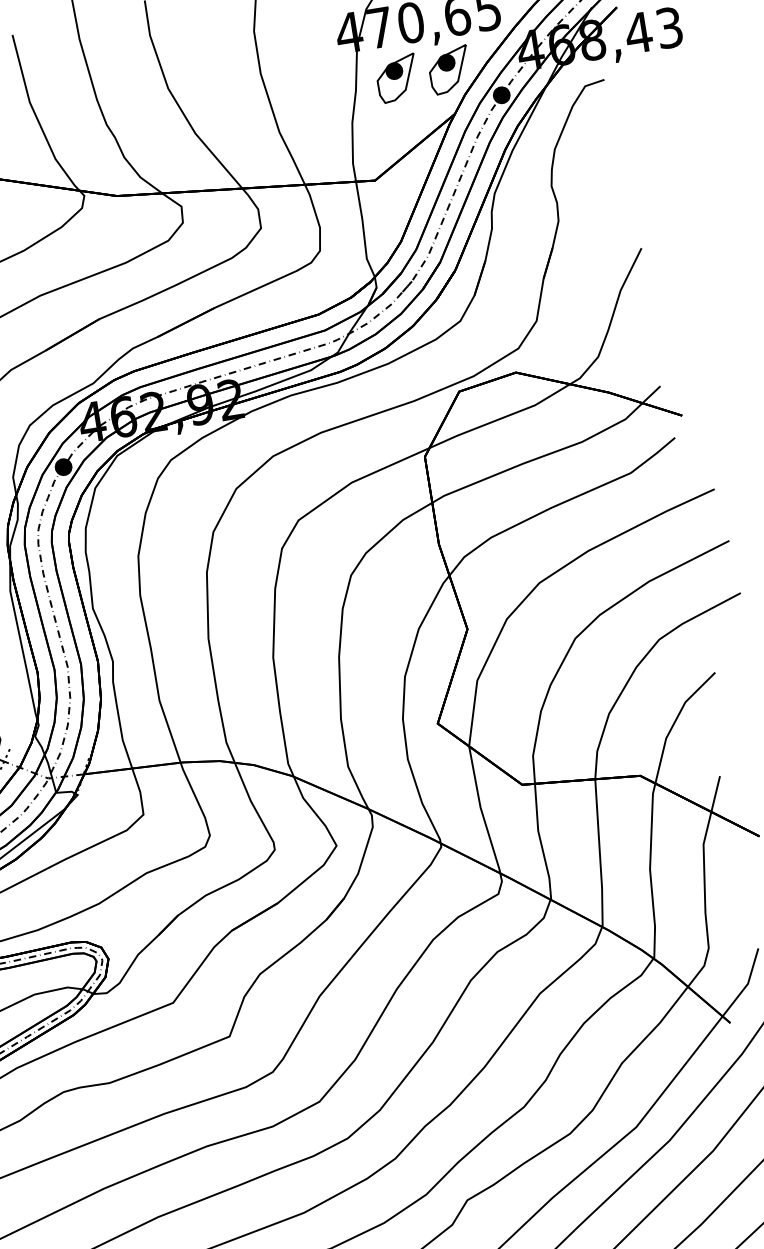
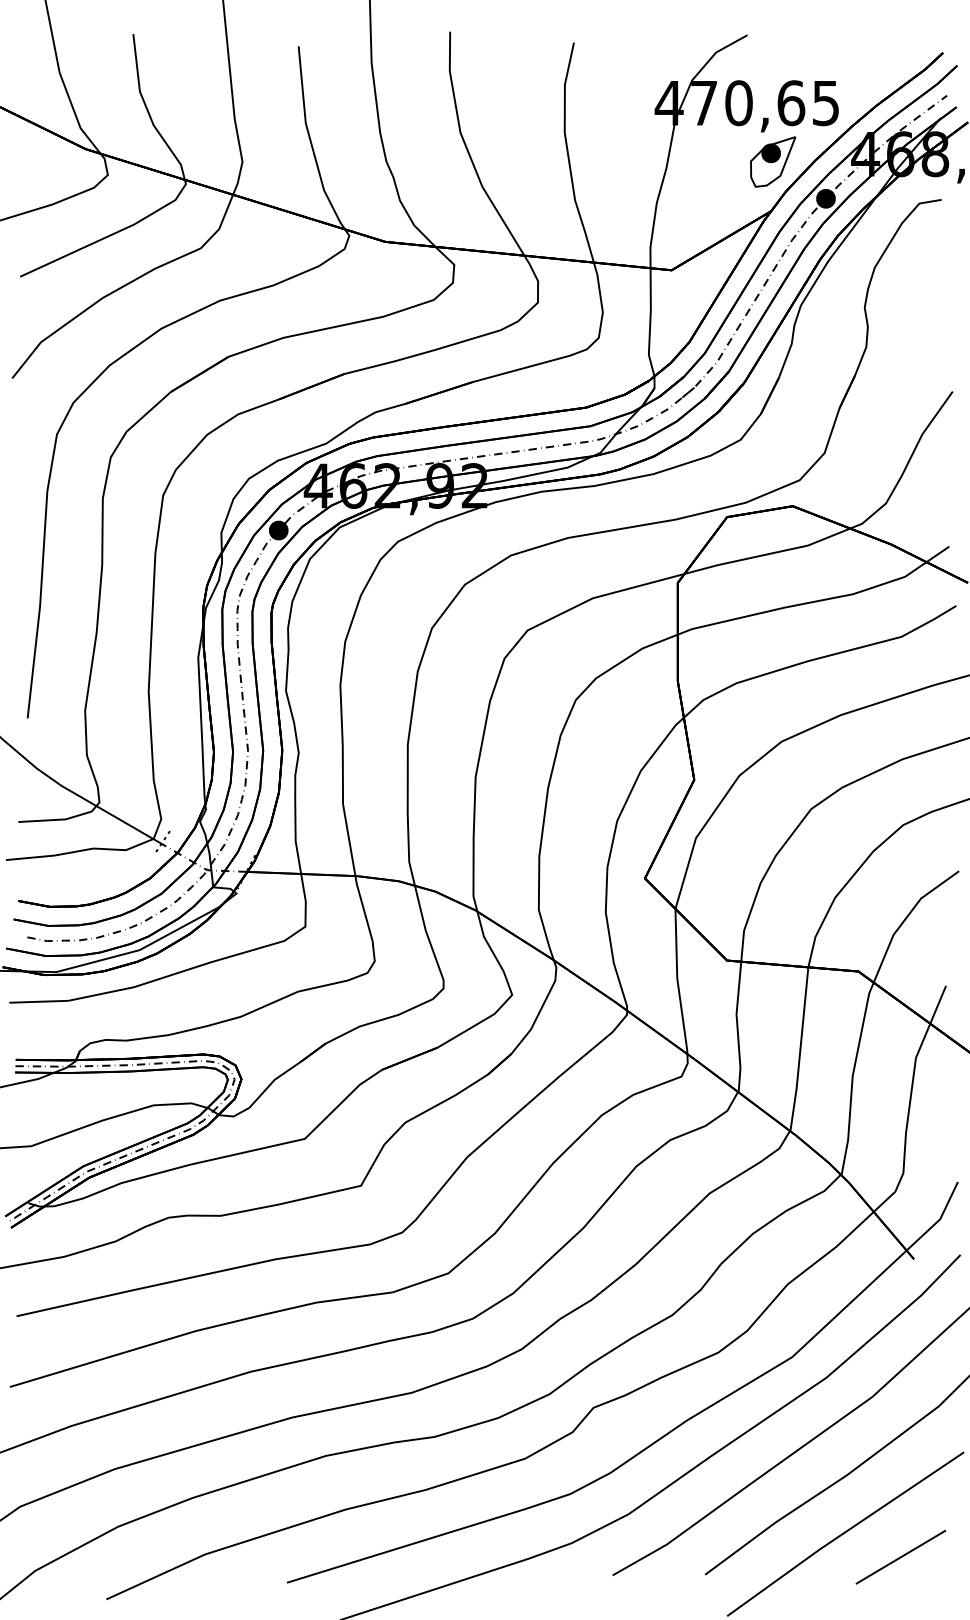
part: (397, 78) -> (714, 161), removed

